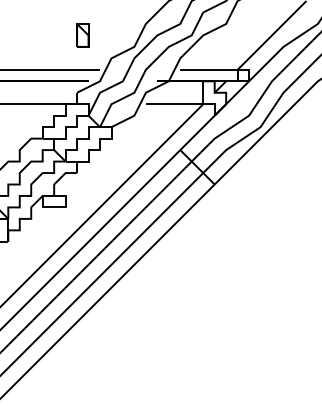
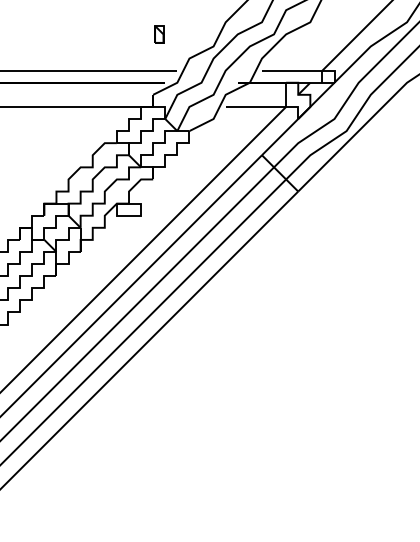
part: (83, 35) -> (159, 34), size x0.7

